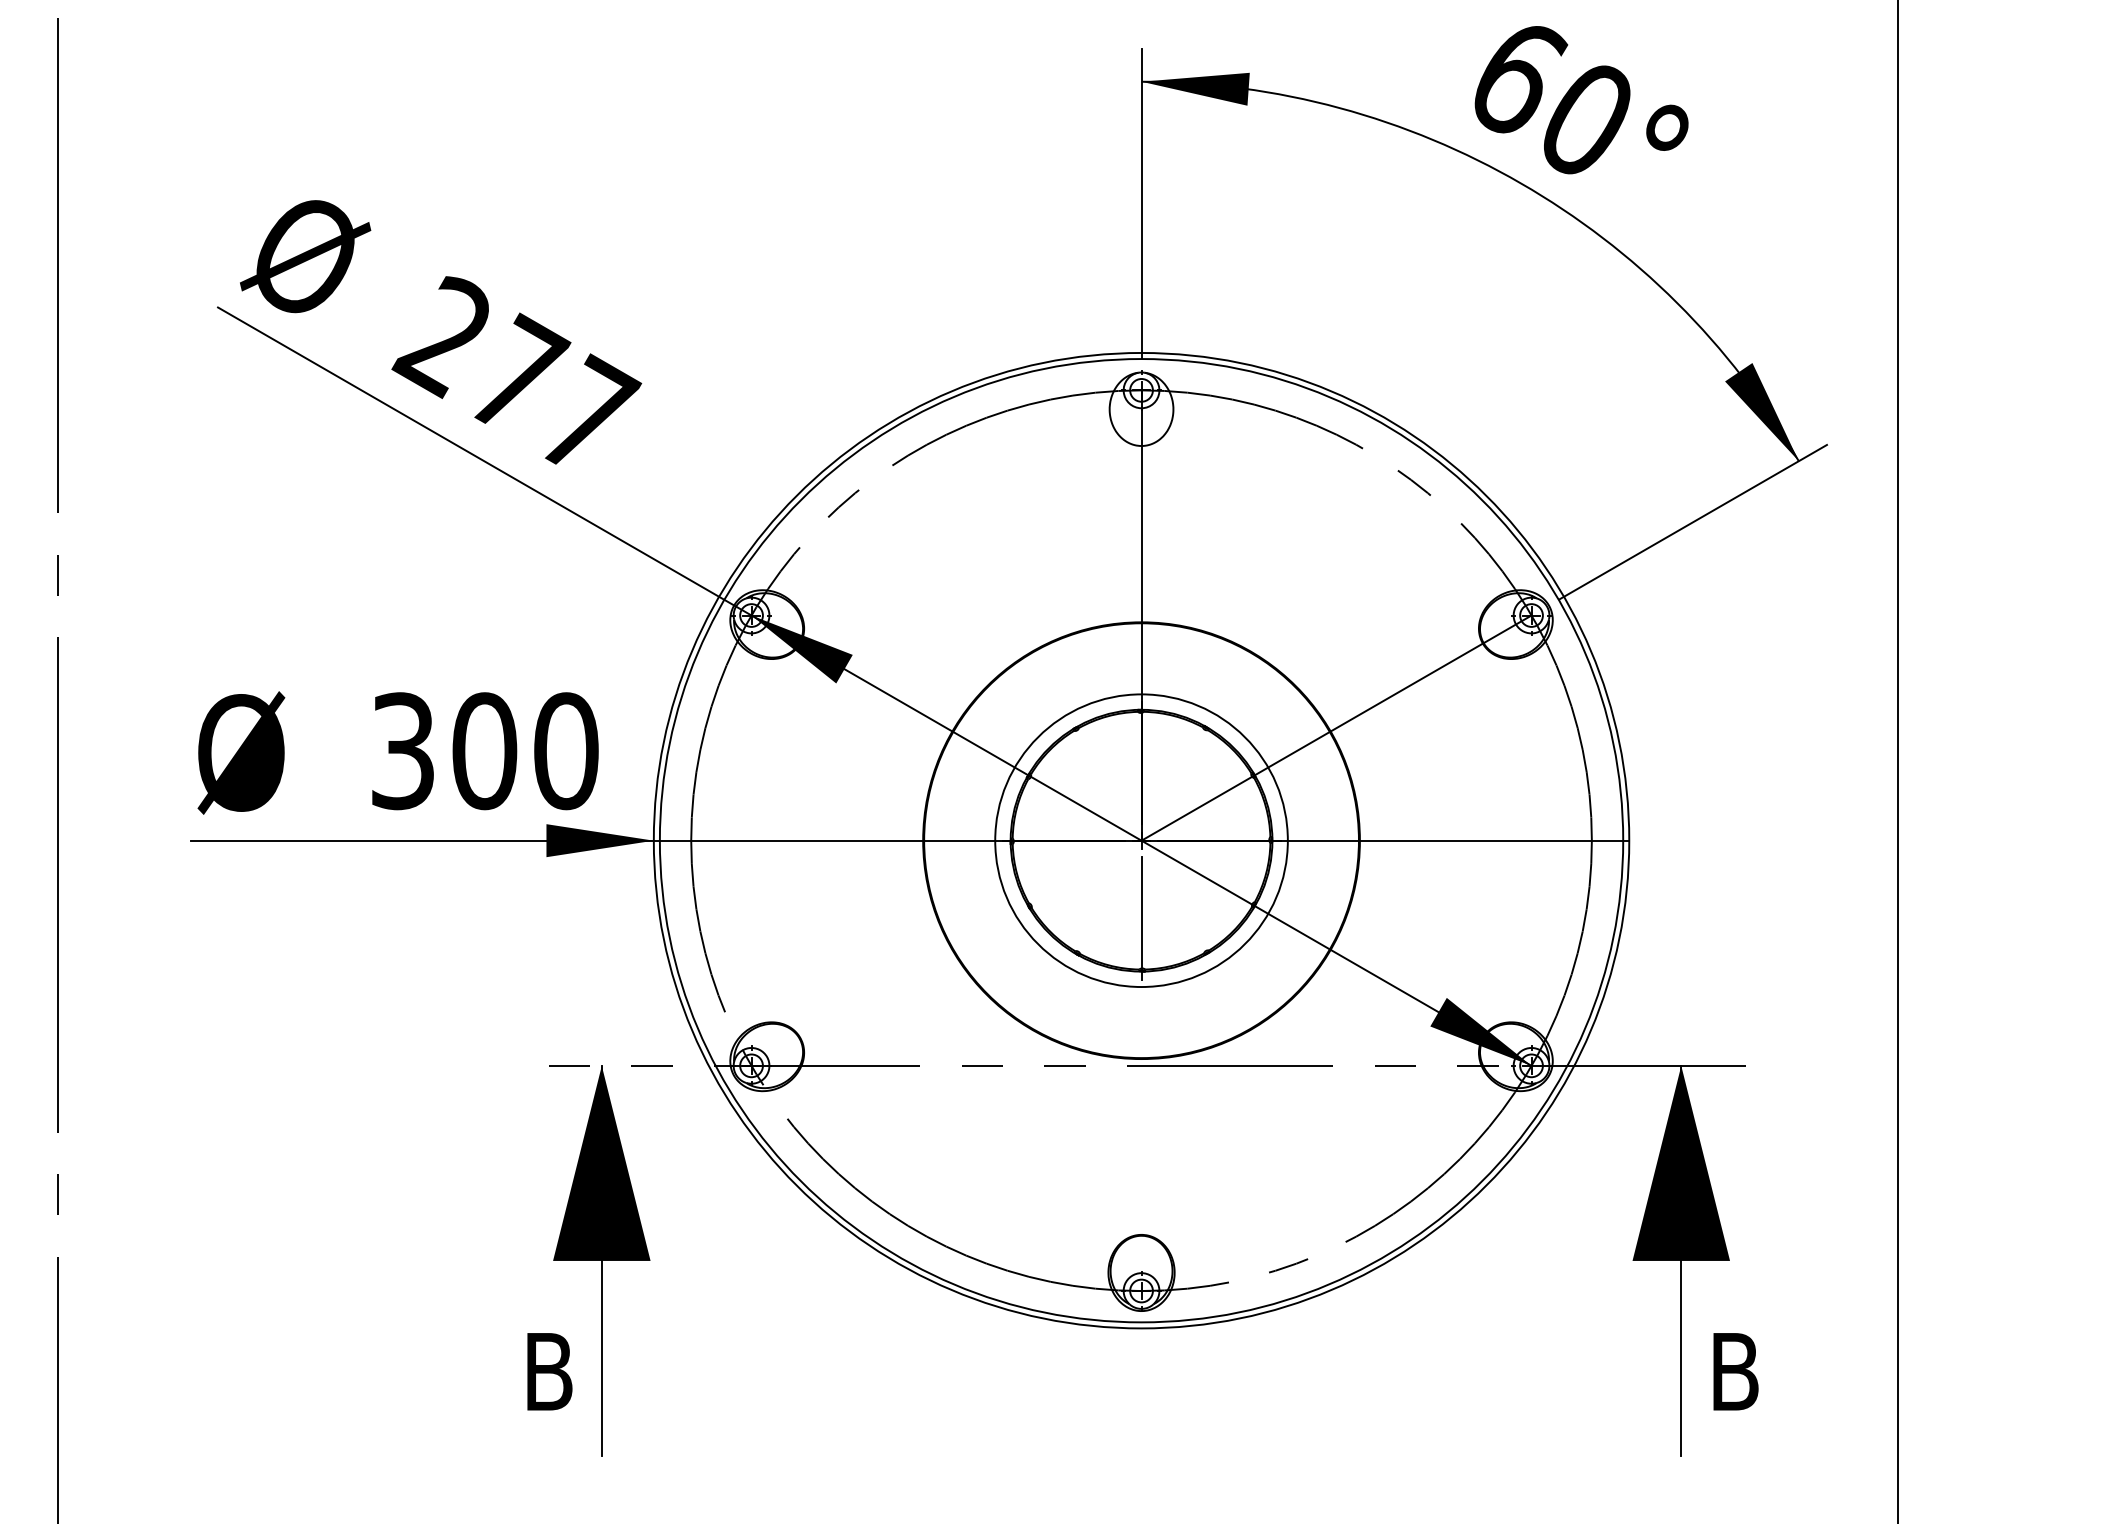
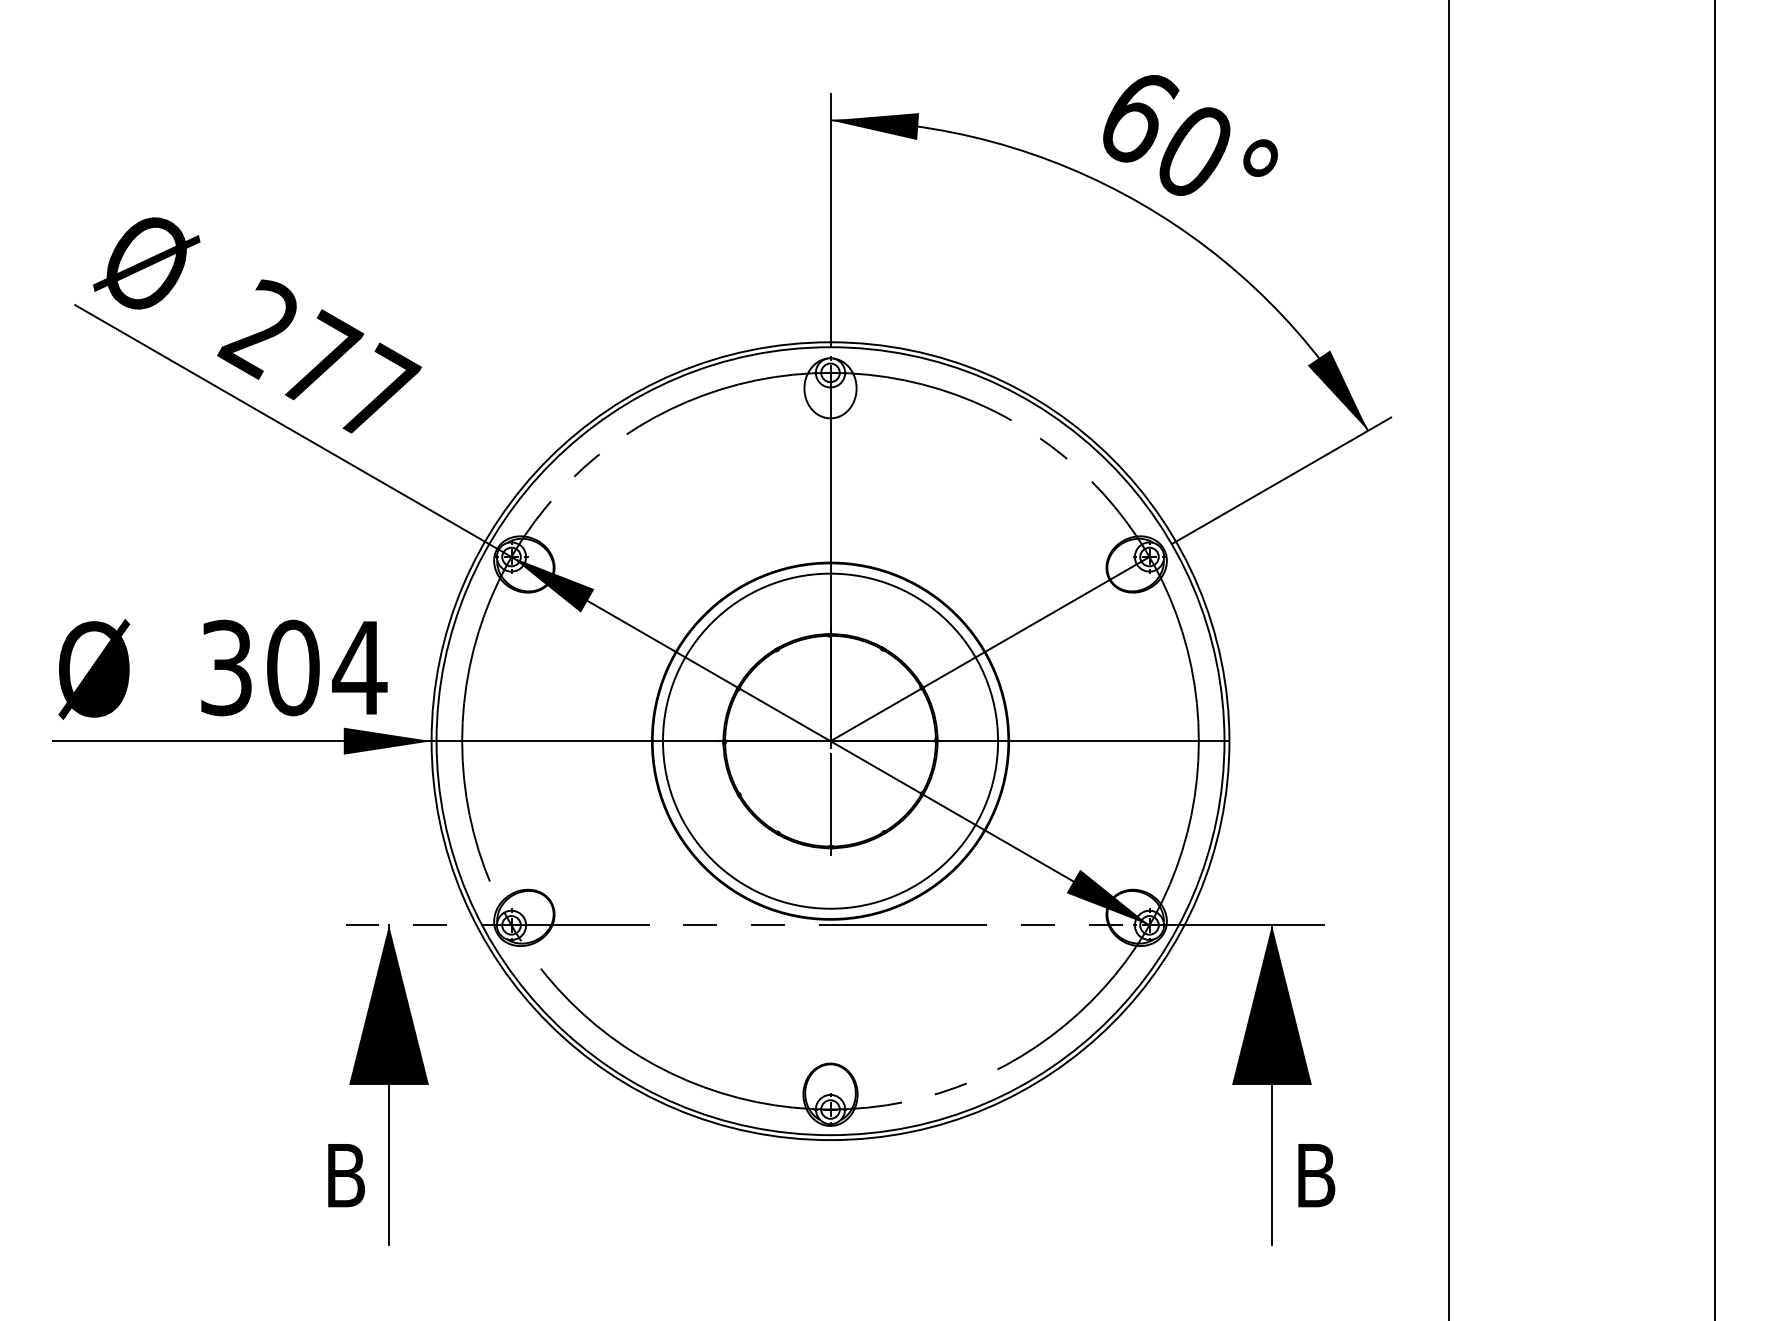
text: (565, 750) -> (359, 667), 300 -> 304
circle: (1141, 839) -> (830, 740), size x1.4

